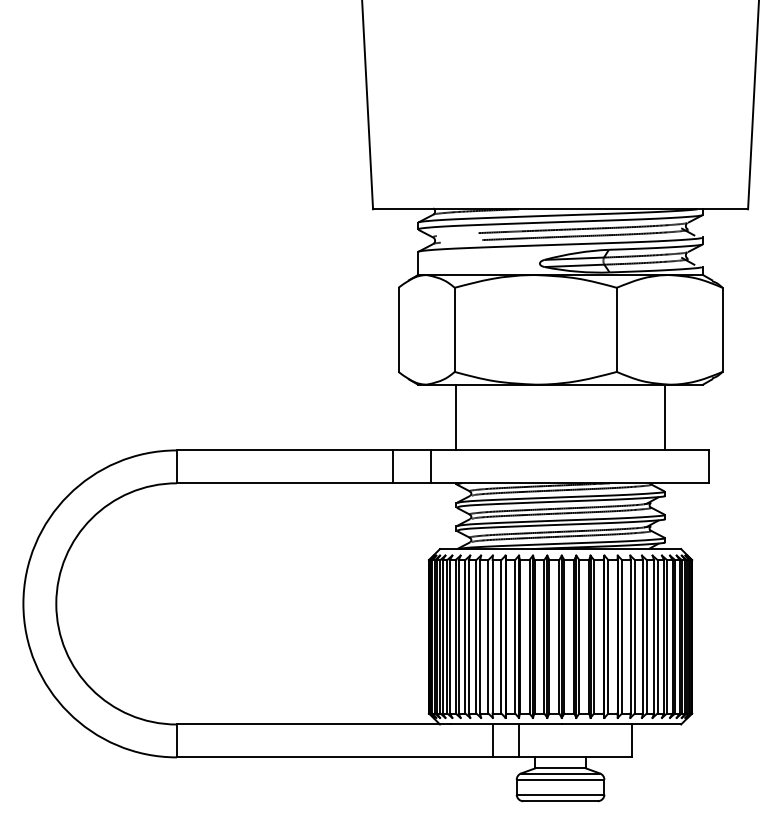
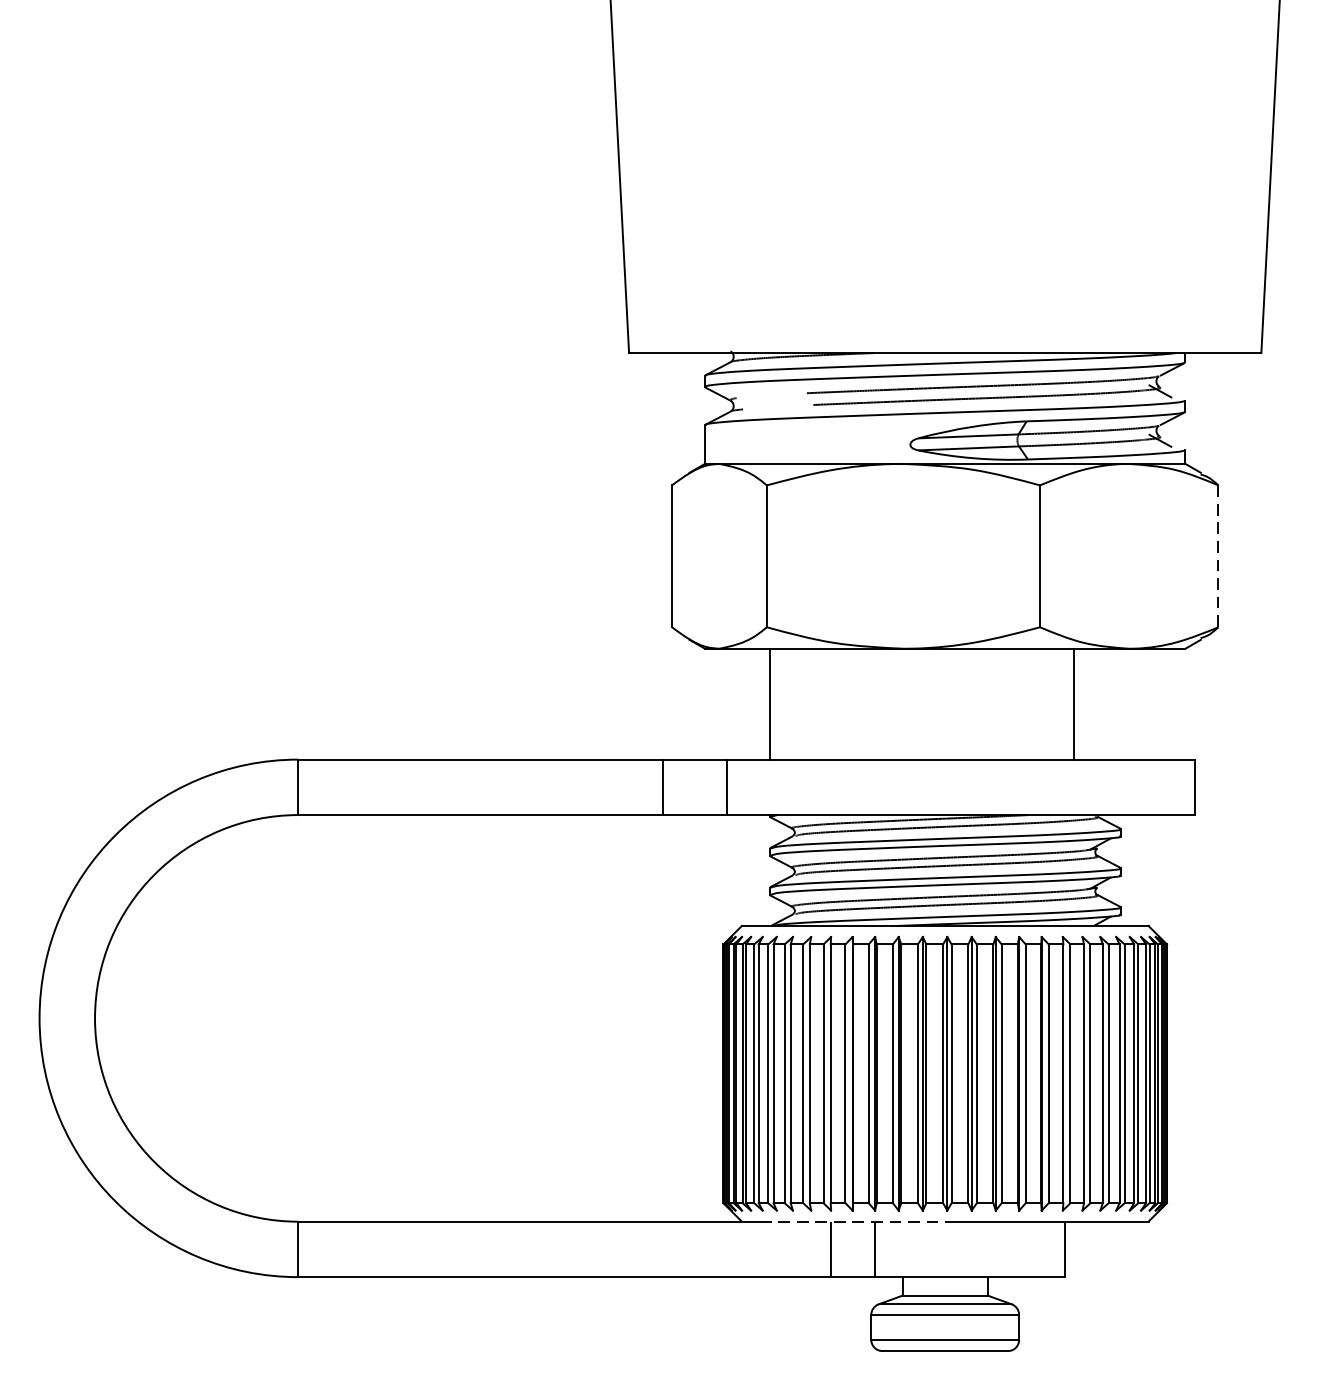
line: (722, 330) -> (1218, 557), solid -> dashed
line: (664, 417) -> (1073, 704), moved
line: (506, 724) -> (854, 1221), solid -> dashed

